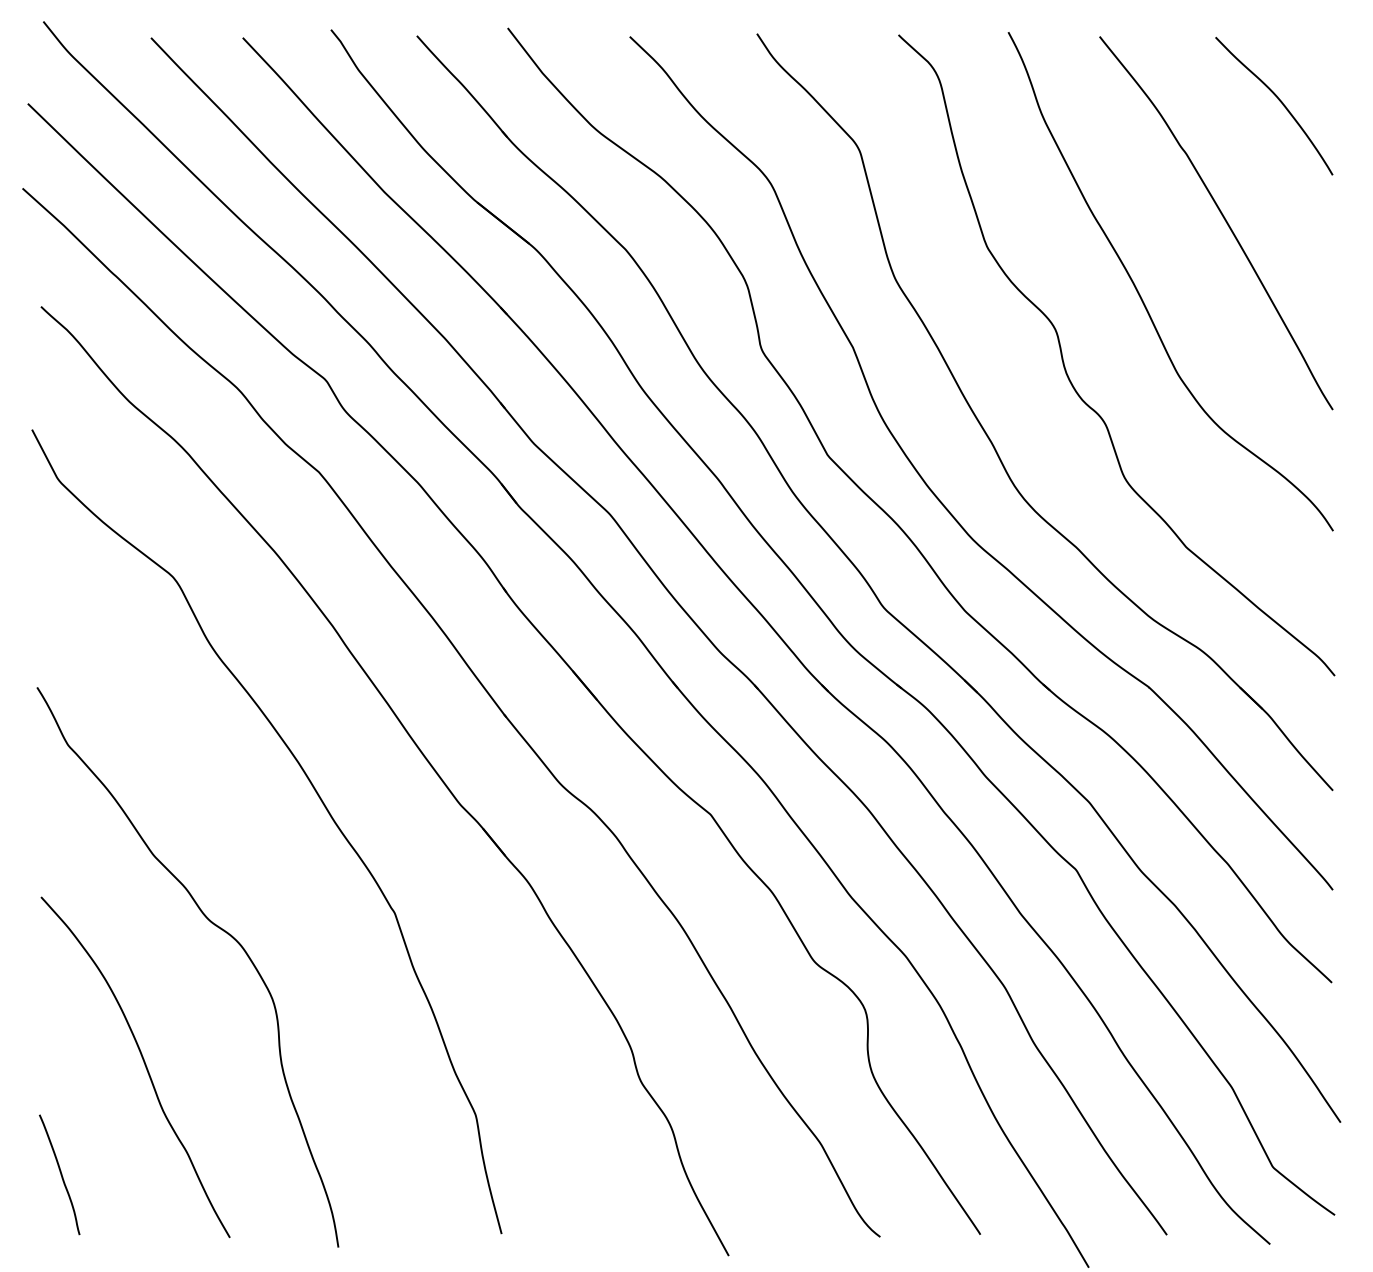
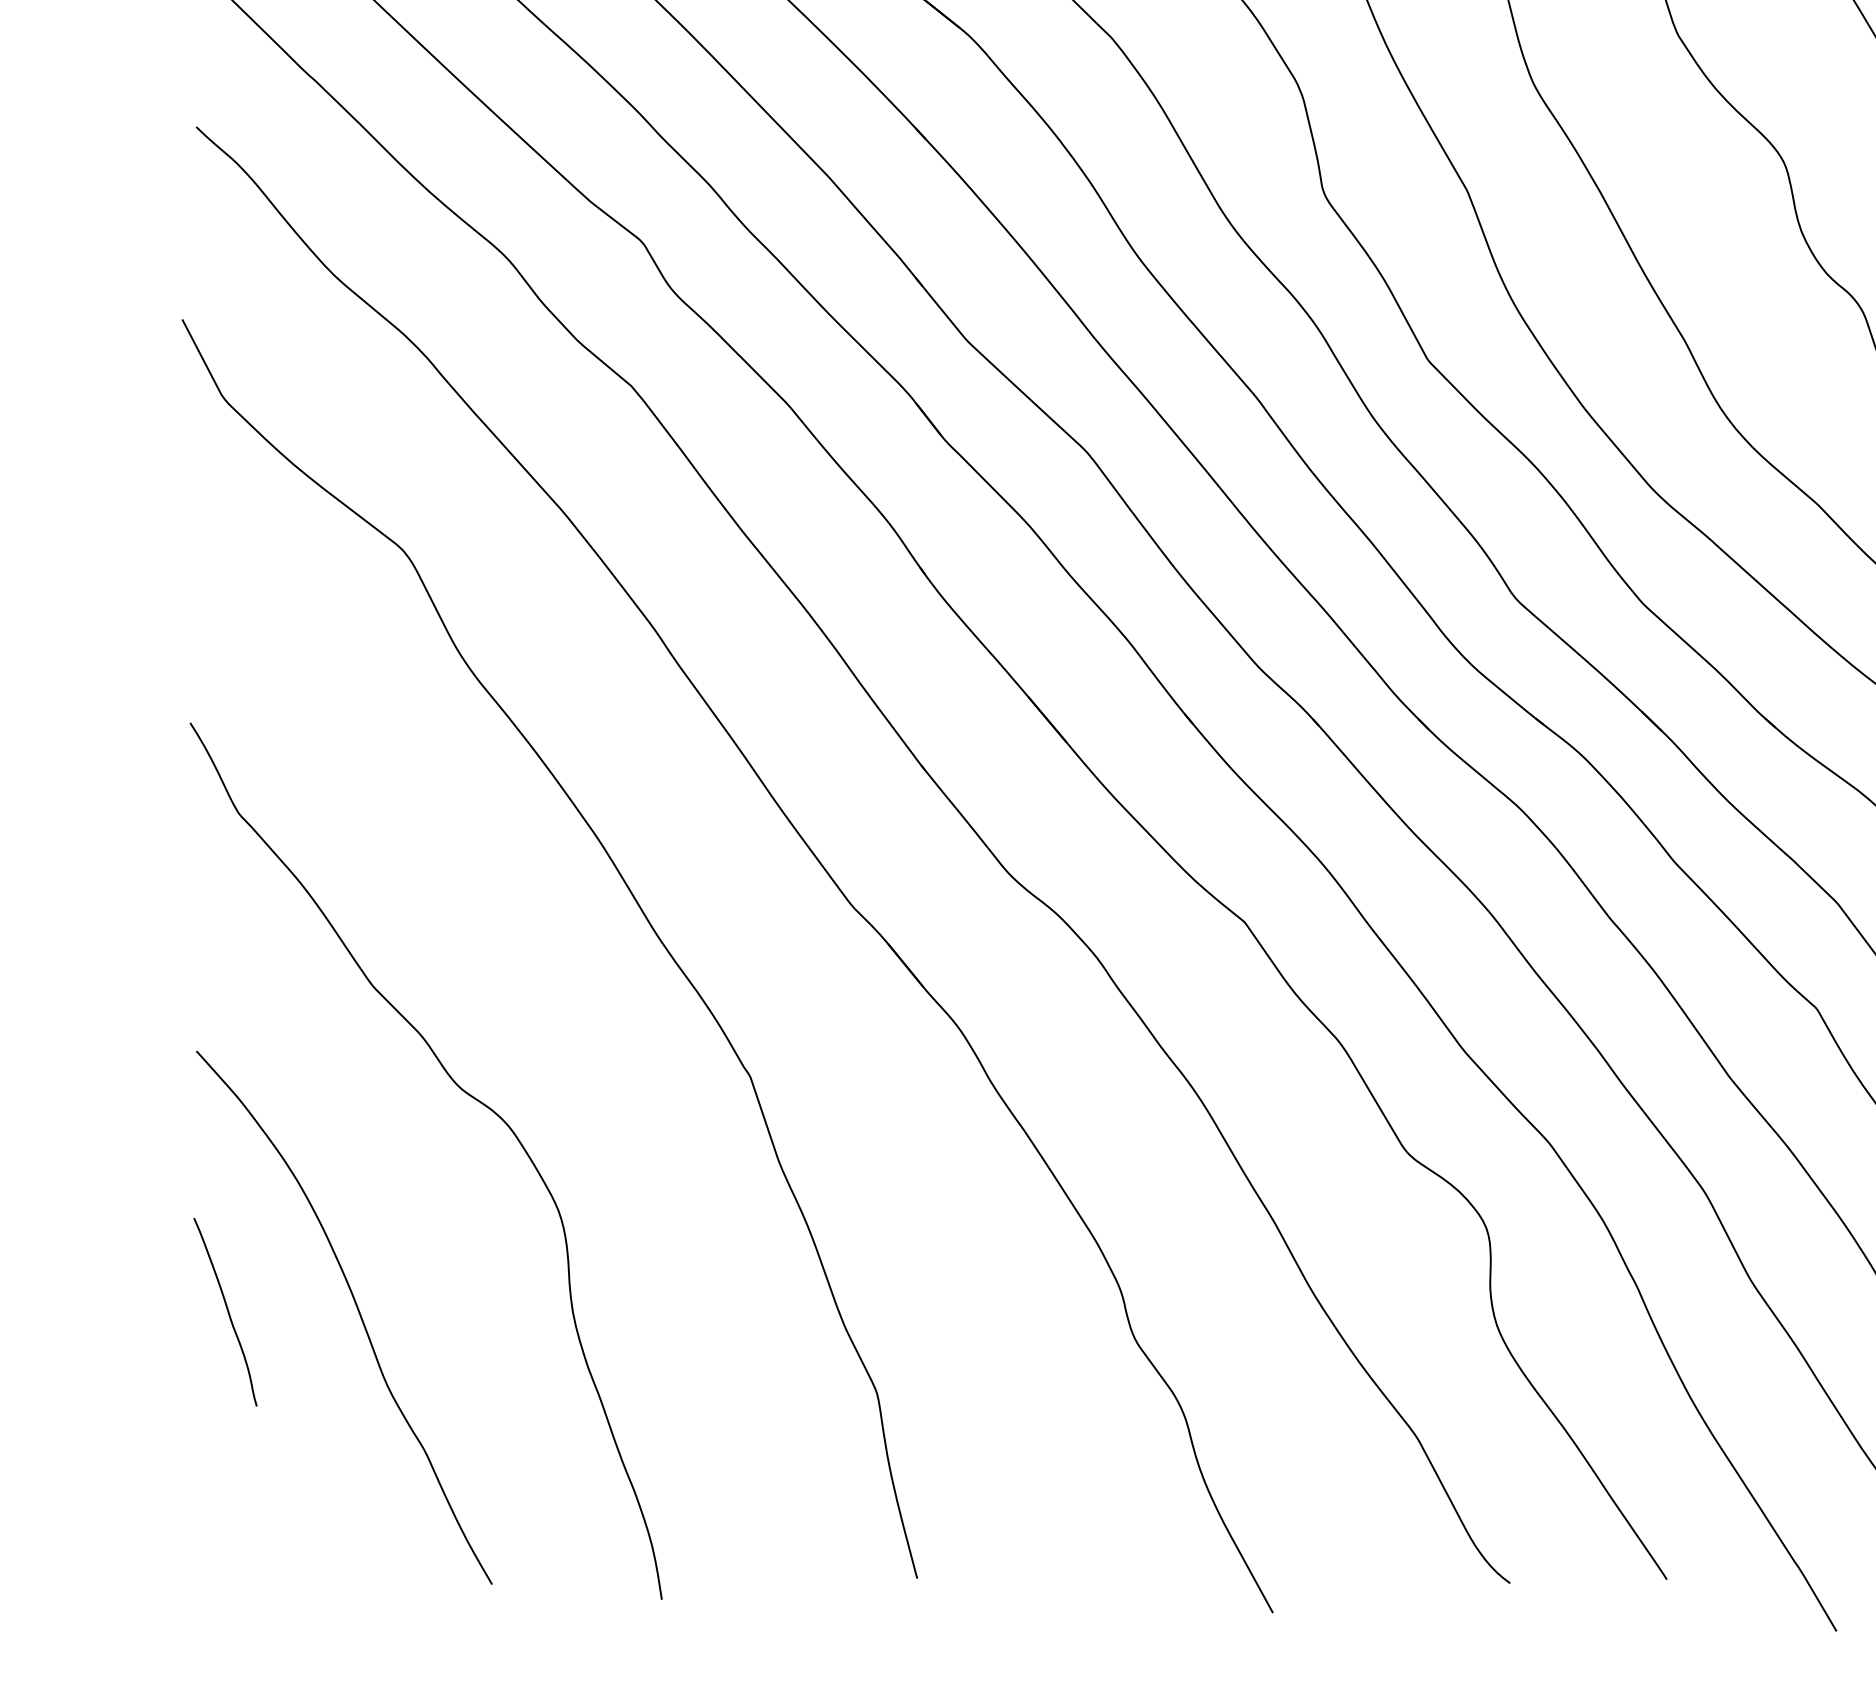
curve: (60, 1174) -> (226, 1311), moved

